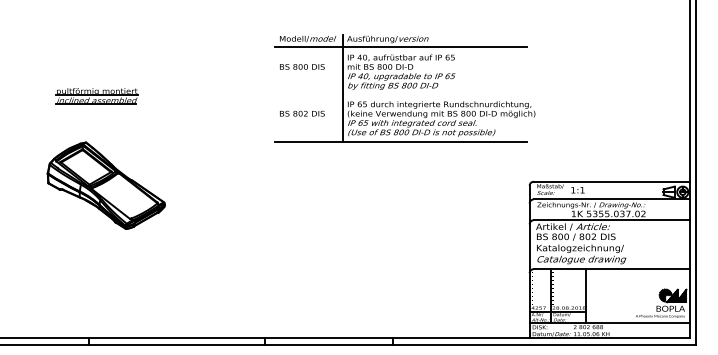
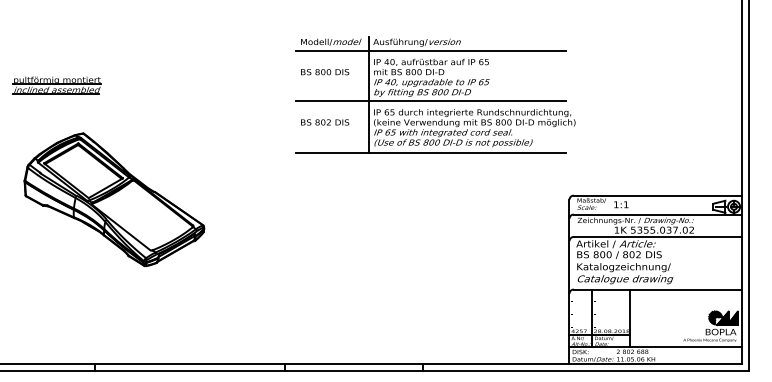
line: (400, 93) -> (430, 100), added
part: (96, 96) -> (56, 85), moved
part: (105, 185) -> (113, 199), size x1.43

